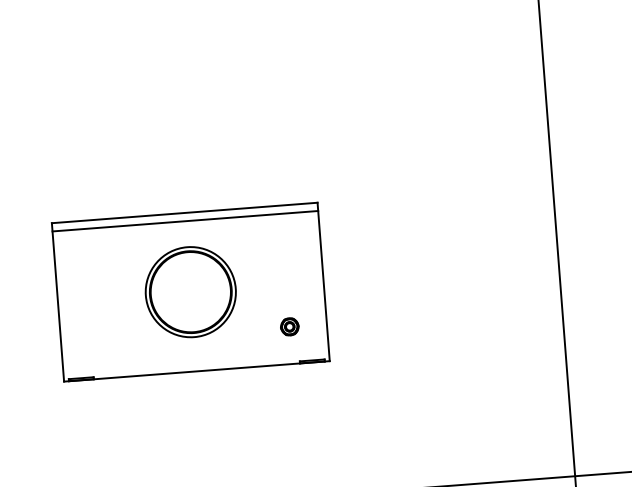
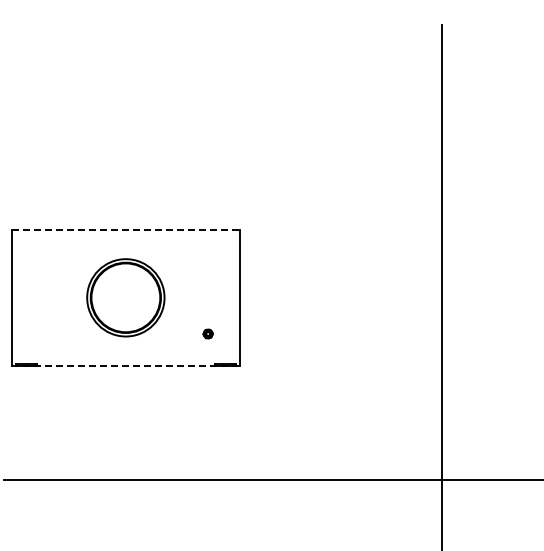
line: (185, 212) -> (126, 229), solid -> dashed
line: (184, 220) -> (125, 236), removed
part: (288, 326) -> (207, 333), size x0.6
line: (197, 370) -> (126, 365), solid -> dashed

